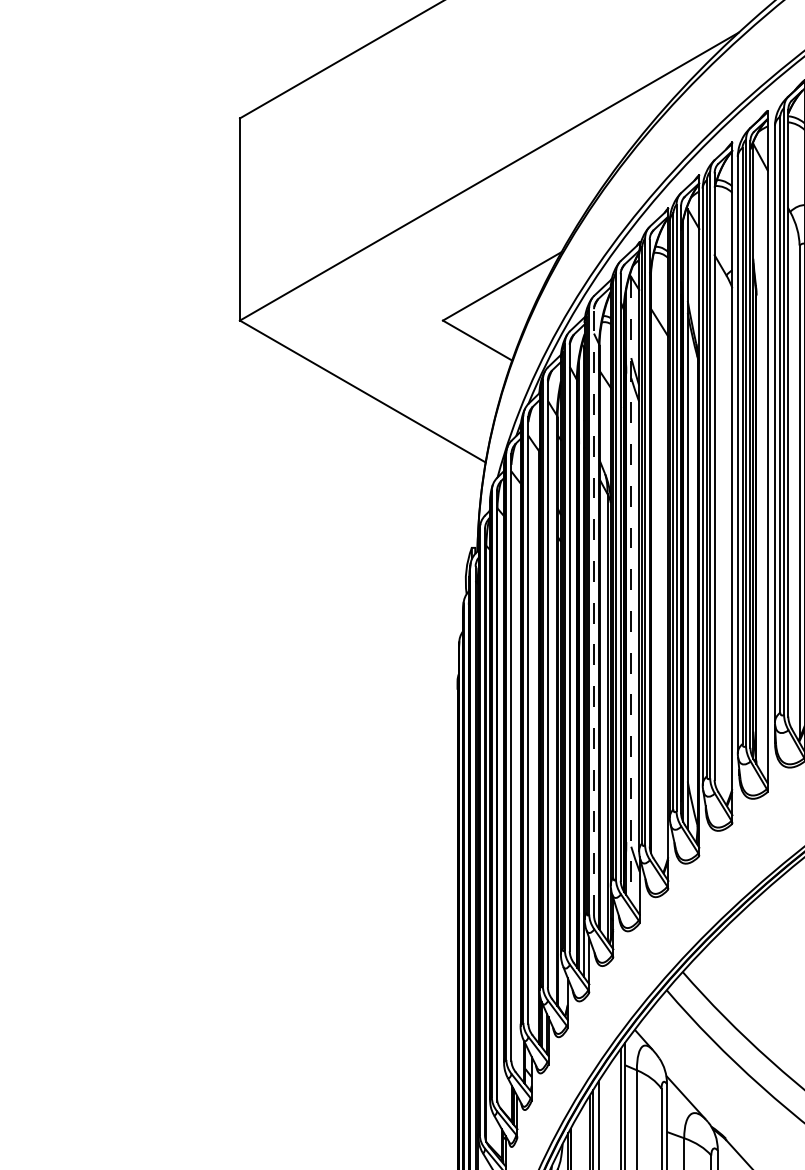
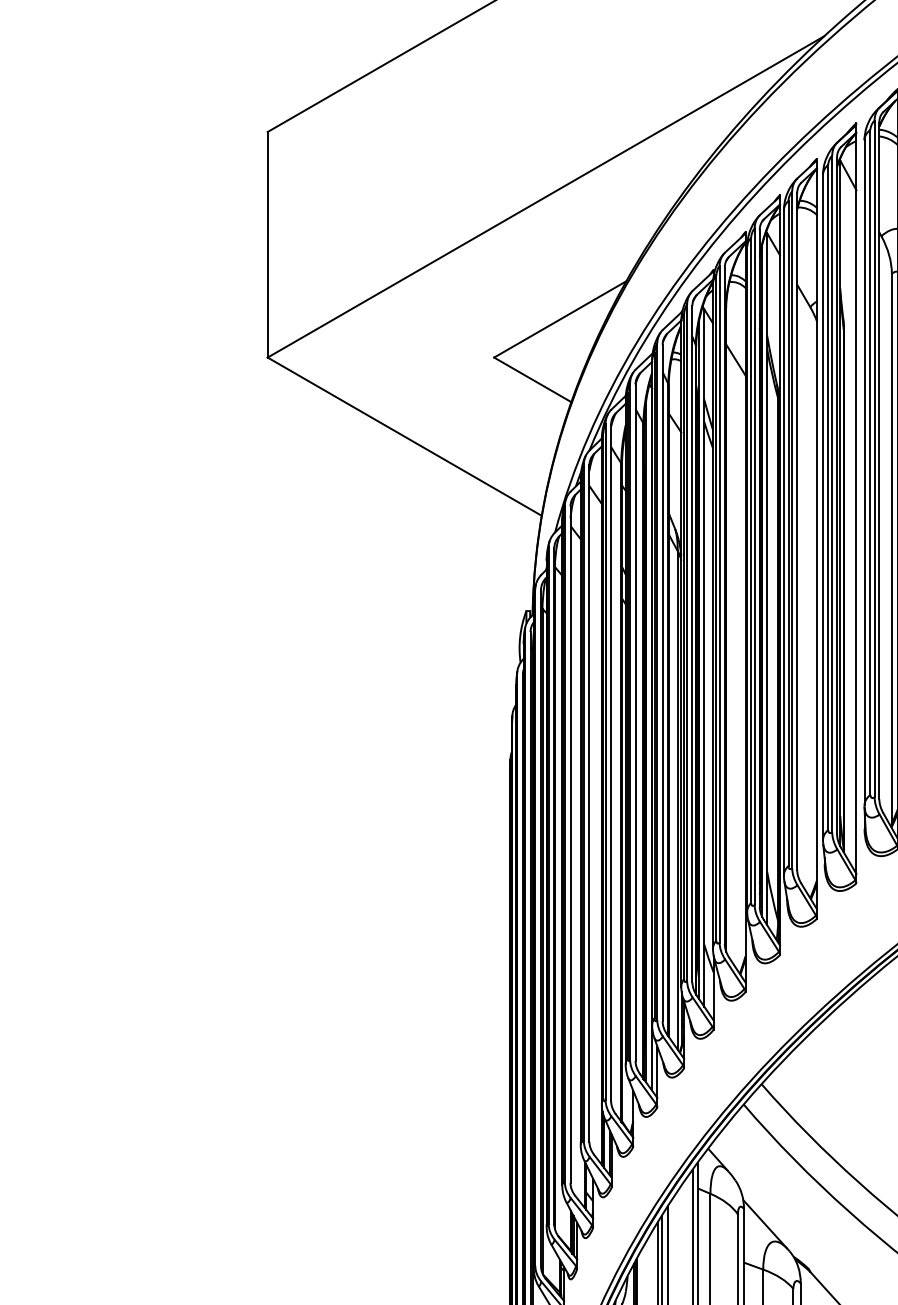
line: (631, 589) -> (704, 657), dashed -> solid
line: (593, 611) -> (662, 682), dashed -> solid

